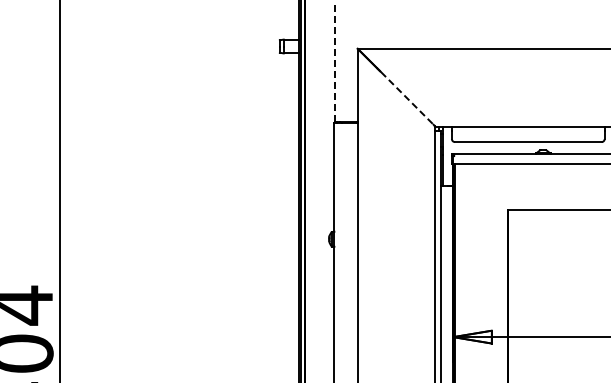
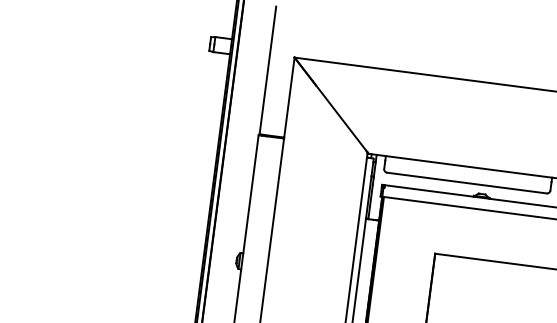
line: (335, 63) -> (268, 70), dashed -> solid
line: (407, 98) -> (341, 118), dashed -> solid

